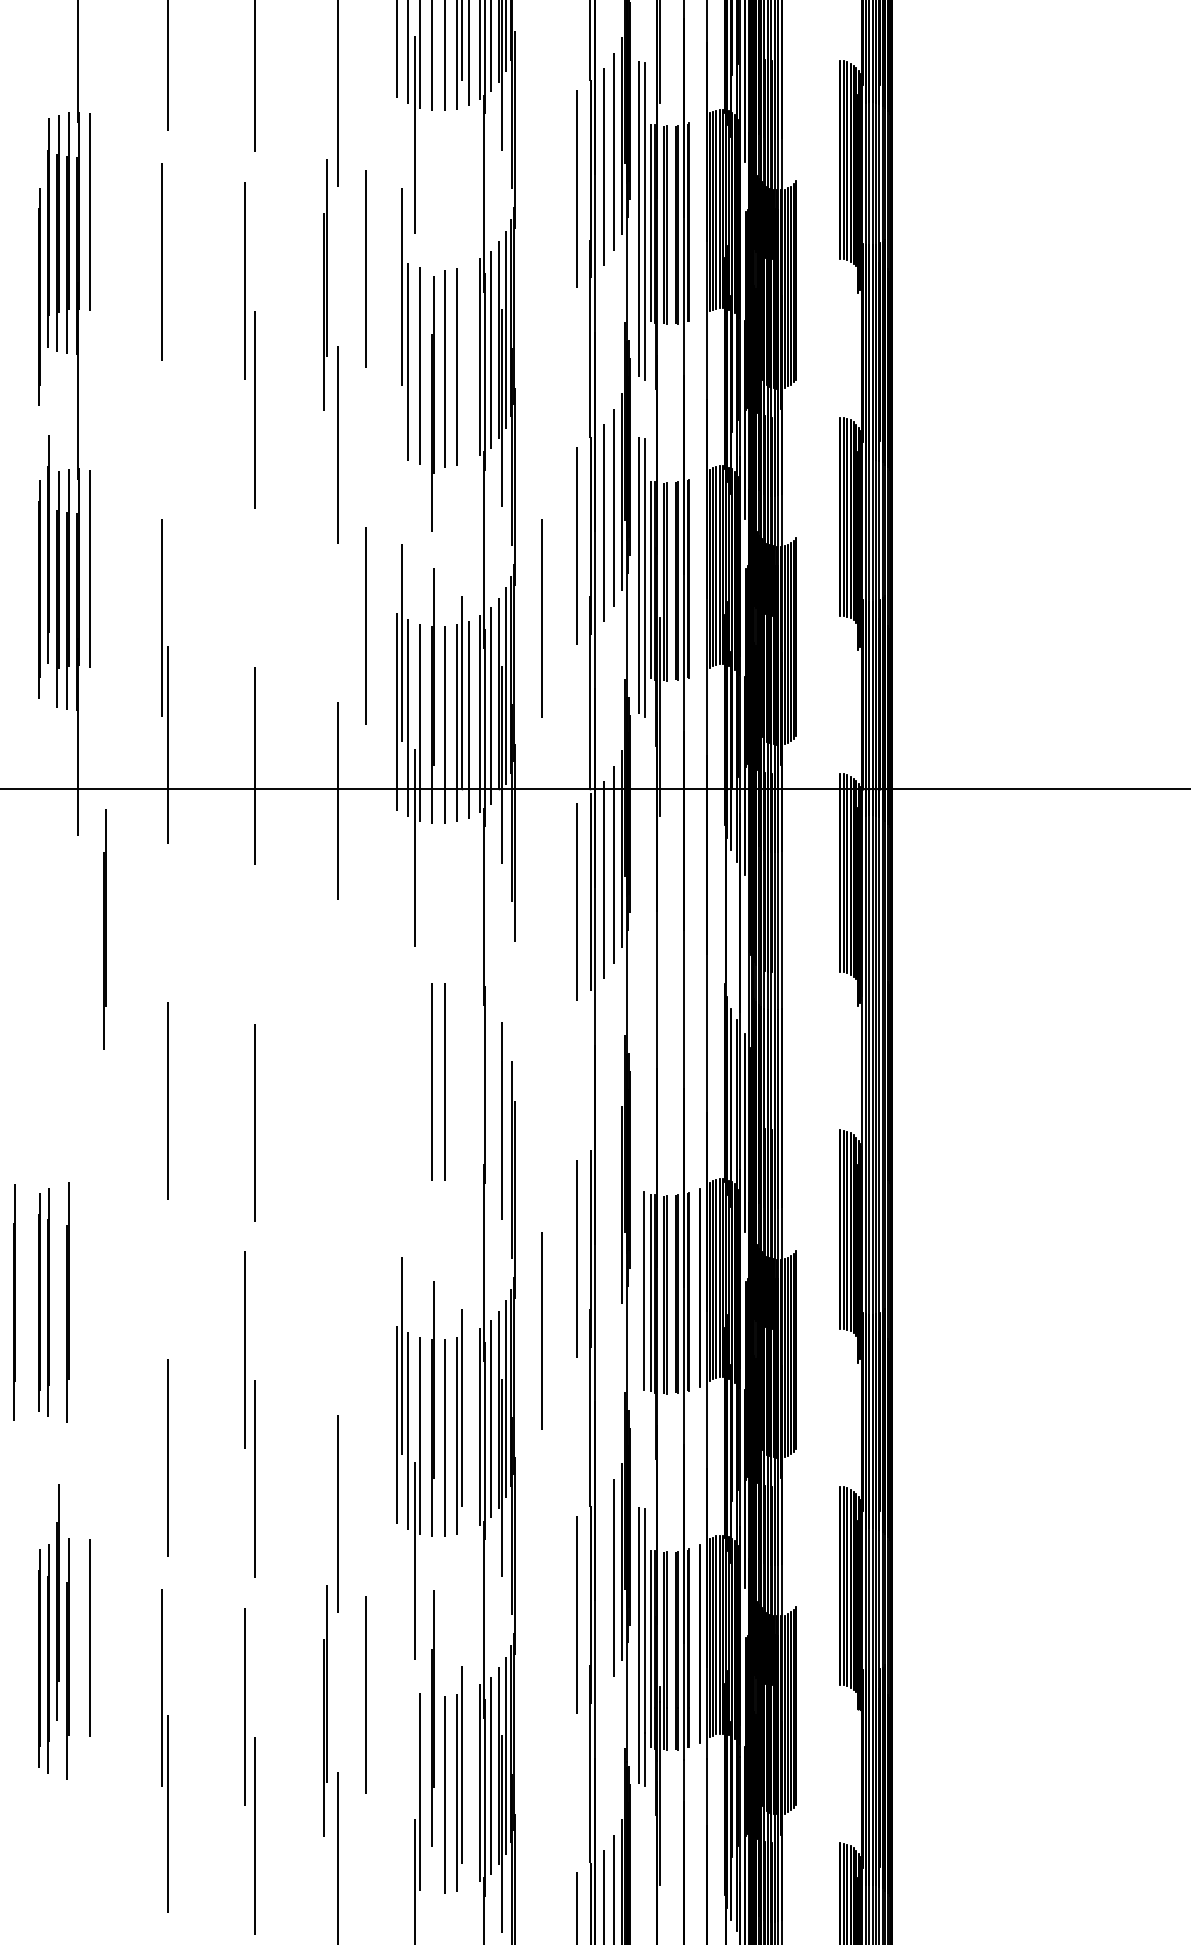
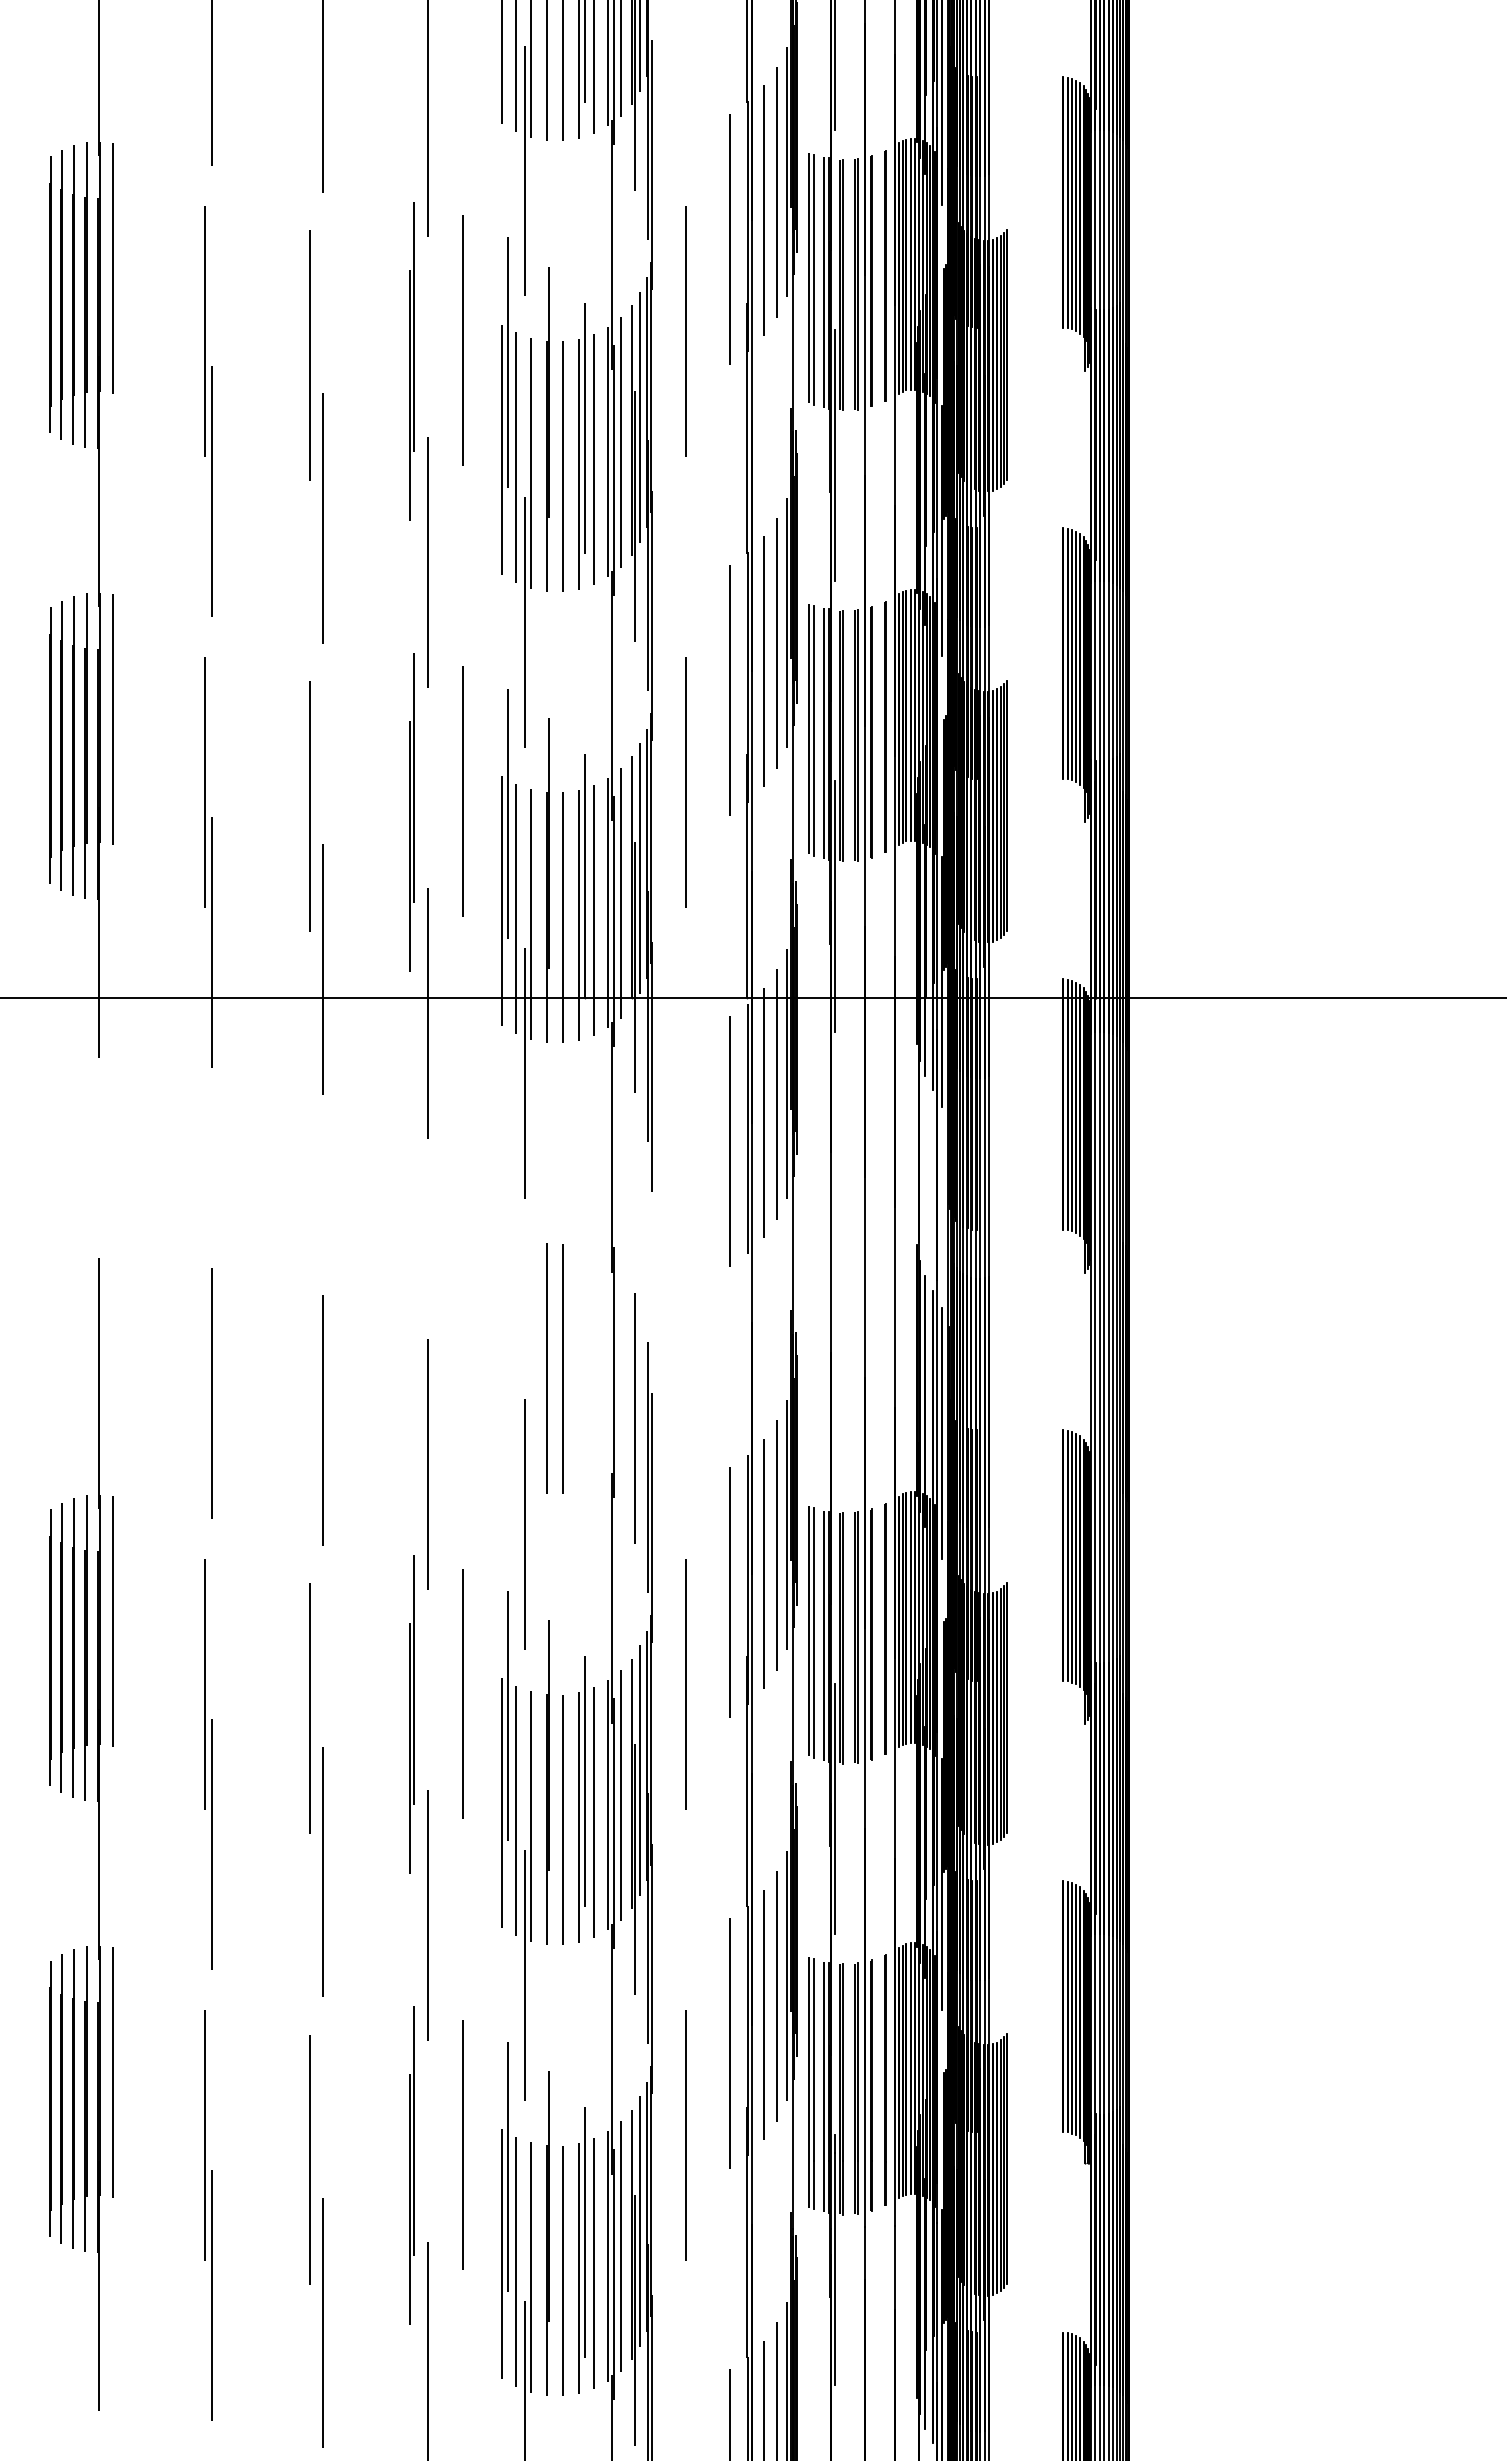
line: (699, 217) -> (885, 275), added
part: (641, 220) -> (811, 279), size x0.62
line: (542, 262) -> (686, 331), added
line: (39, 296) -> (50, 294), moved
line: (462, 338) -> (585, 428), added
line: (397, 355) -> (502, 449), added
line: (660, 360) -> (835, 455), added
line: (469, 363) -> (593, 459), added
line: (167, 388) -> (212, 491), added
line: (432, 404) -> (547, 429), moved
line: (415, 491) -> (525, 621), added
line: (48, 548) -> (61, 745), moved
line: (699, 574) -> (885, 726), added
part: (641, 577) -> (811, 730), size x0.71
line: (244, 637) -> (309, 806), added
part: (325, 642) -> (411, 812), added
line: (104, 929) -> (132, 1175), removed
line: (338, 1157) -> (428, 1464), added
line: (414, 1204) -> (524, 1524), added
line: (613, 1221) -> (776, 1545), added
line: (603, 1235) -> (763, 1563), added
line: (88, 1281) -> (112, 1621), added
line: (639, 1288) -> (809, 1630), added
line: (14, 1302) -> (73, 1647), moved
line: (162, 1331) -> (205, 1684), added
line: (365, 1338) -> (462, 1693), added
part: (325, 1355) -> (411, 1714), added
line: (660, 1429) -> (835, 1808), added
line: (469, 1432) -> (593, 1812), added
line: (77, 1449) -> (98, 1834), added
line: (603, 1592) -> (763, 2014), added
line: (58, 1601) -> (73, 2098), moved
part: (641, 1646) -> (811, 2083), size x0.71
line: (541, 1687) -> (685, 2135), added
line: (432, 1718) -> (547, 2233), moved
part: (401, 1750) -> (508, 2214), added
line: (469, 1788) -> (593, 2263), added

